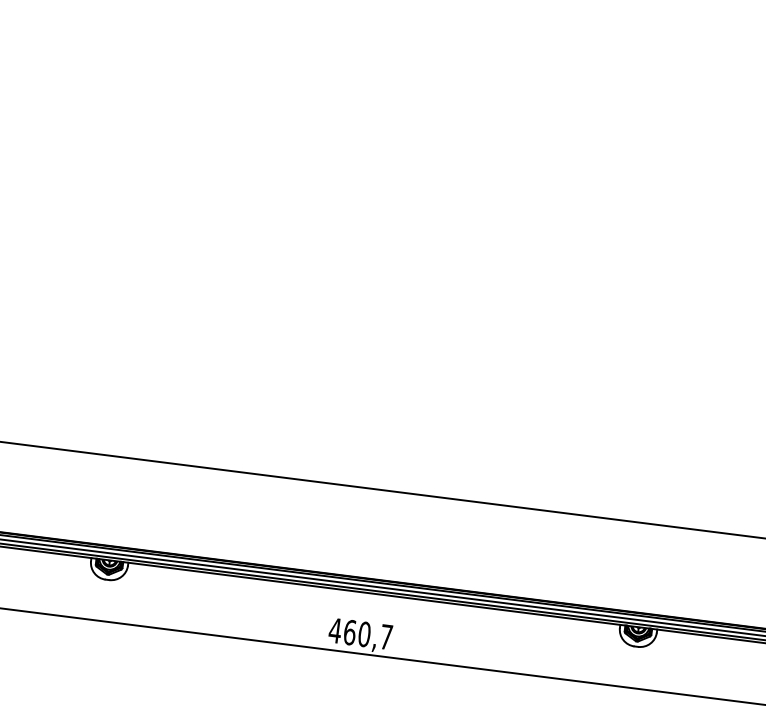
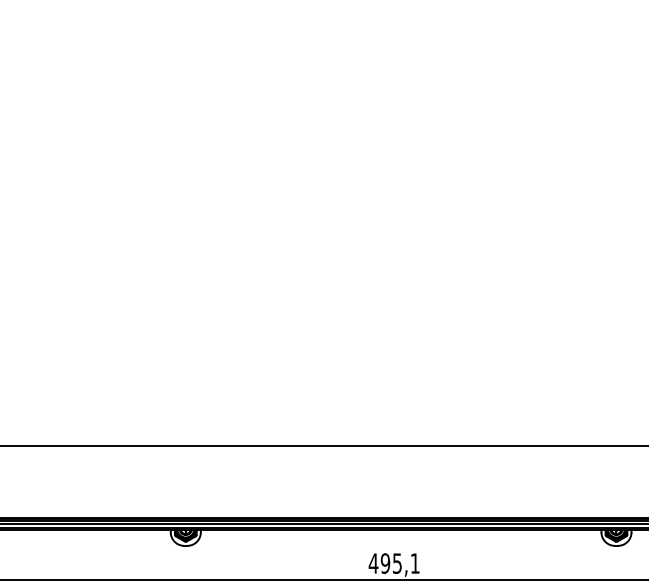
text: (367, 634) -> (399, 563), 460,7 -> 495,1

